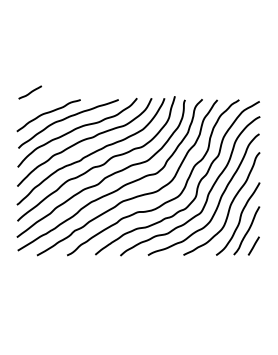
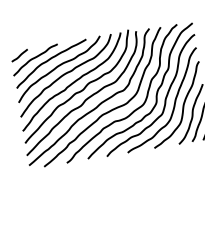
line: (30, 92) -> (19, 55), moved

